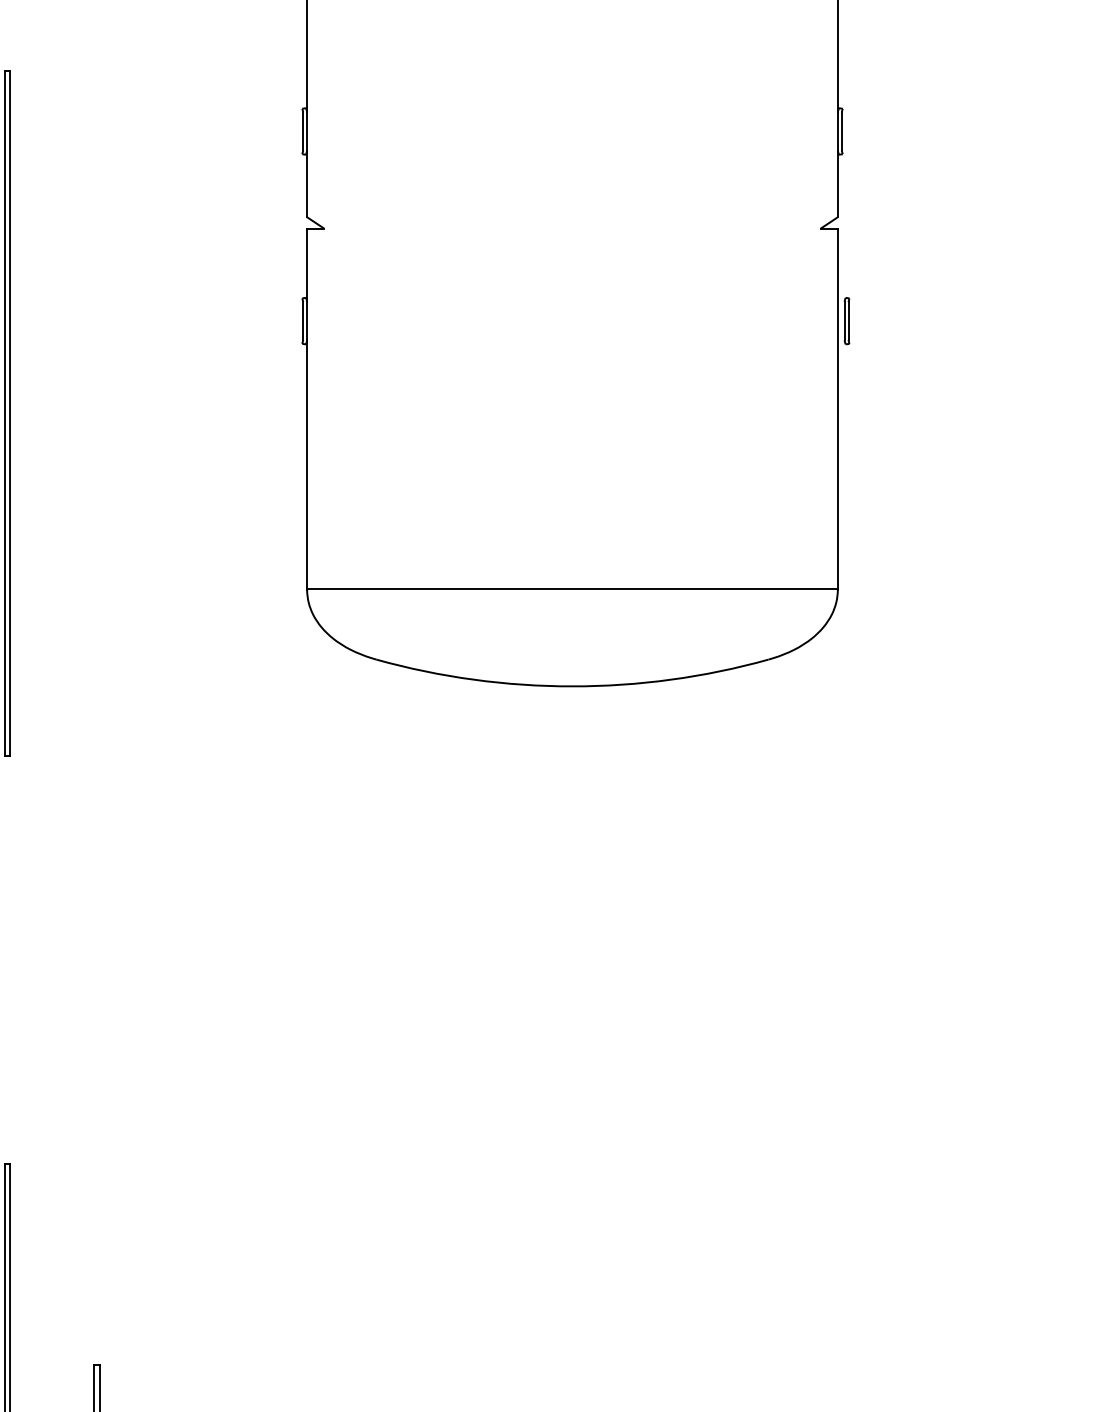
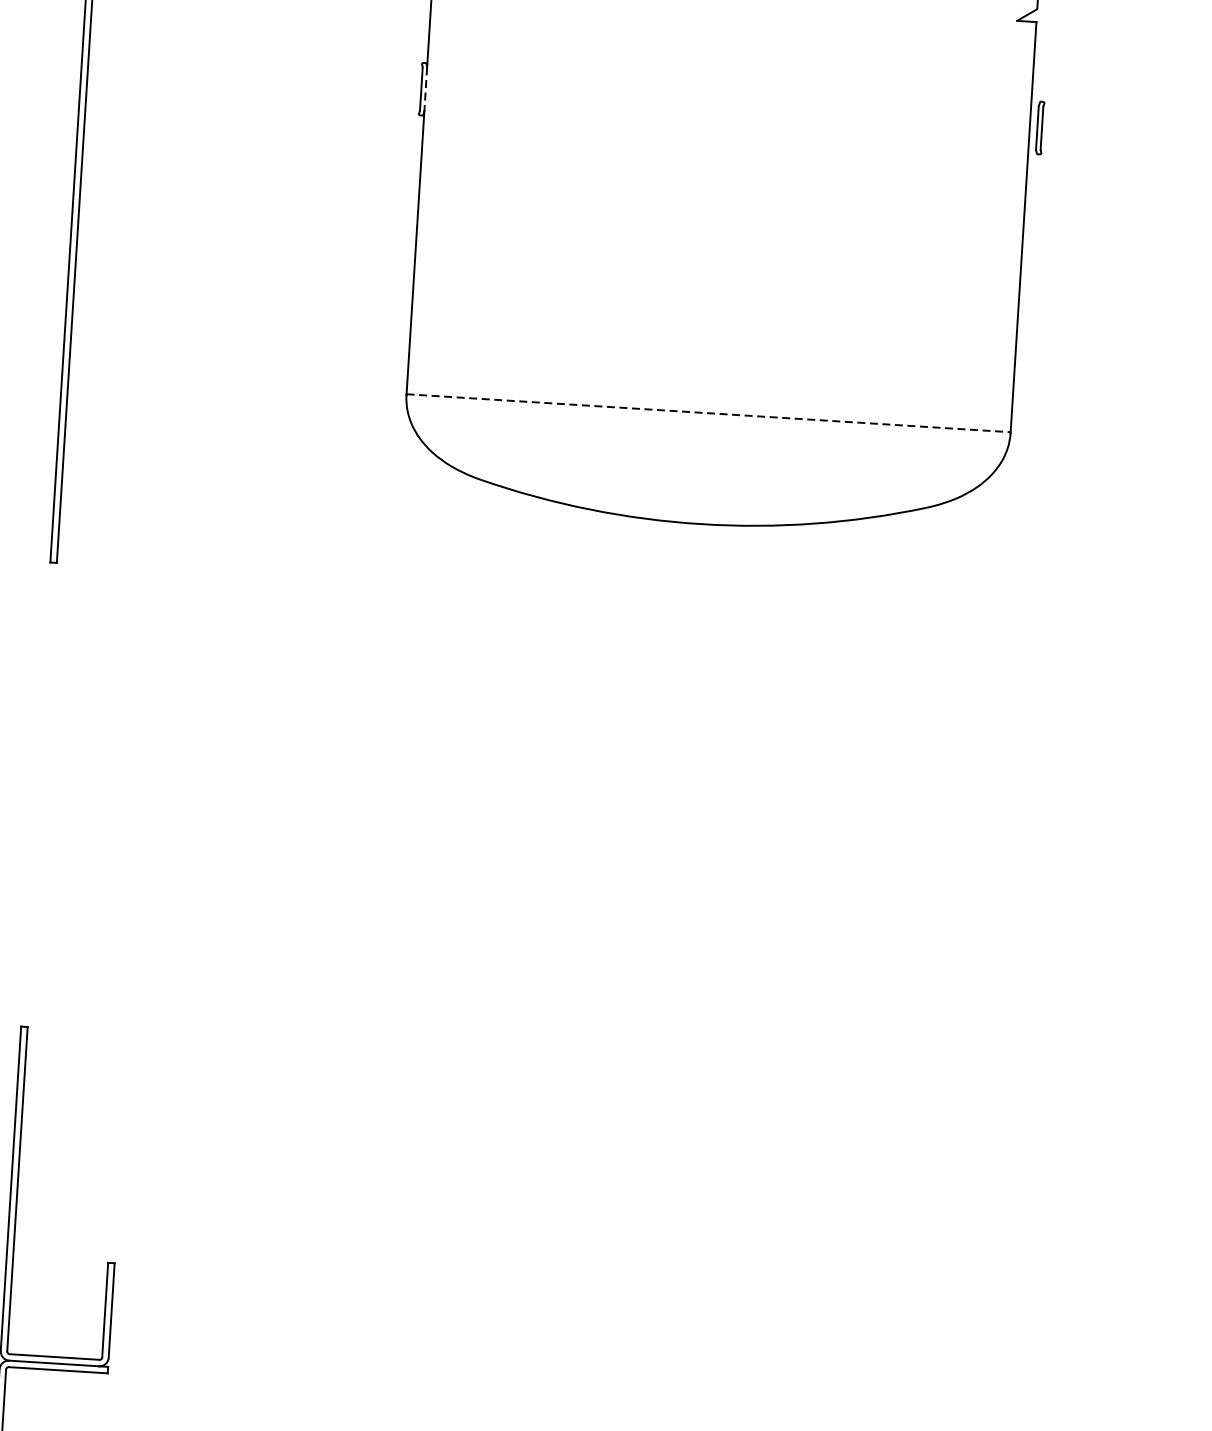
line: (307, 321) -> (426, 89), solid -> dashed
line: (572, 588) -> (708, 412), solid -> dashed

